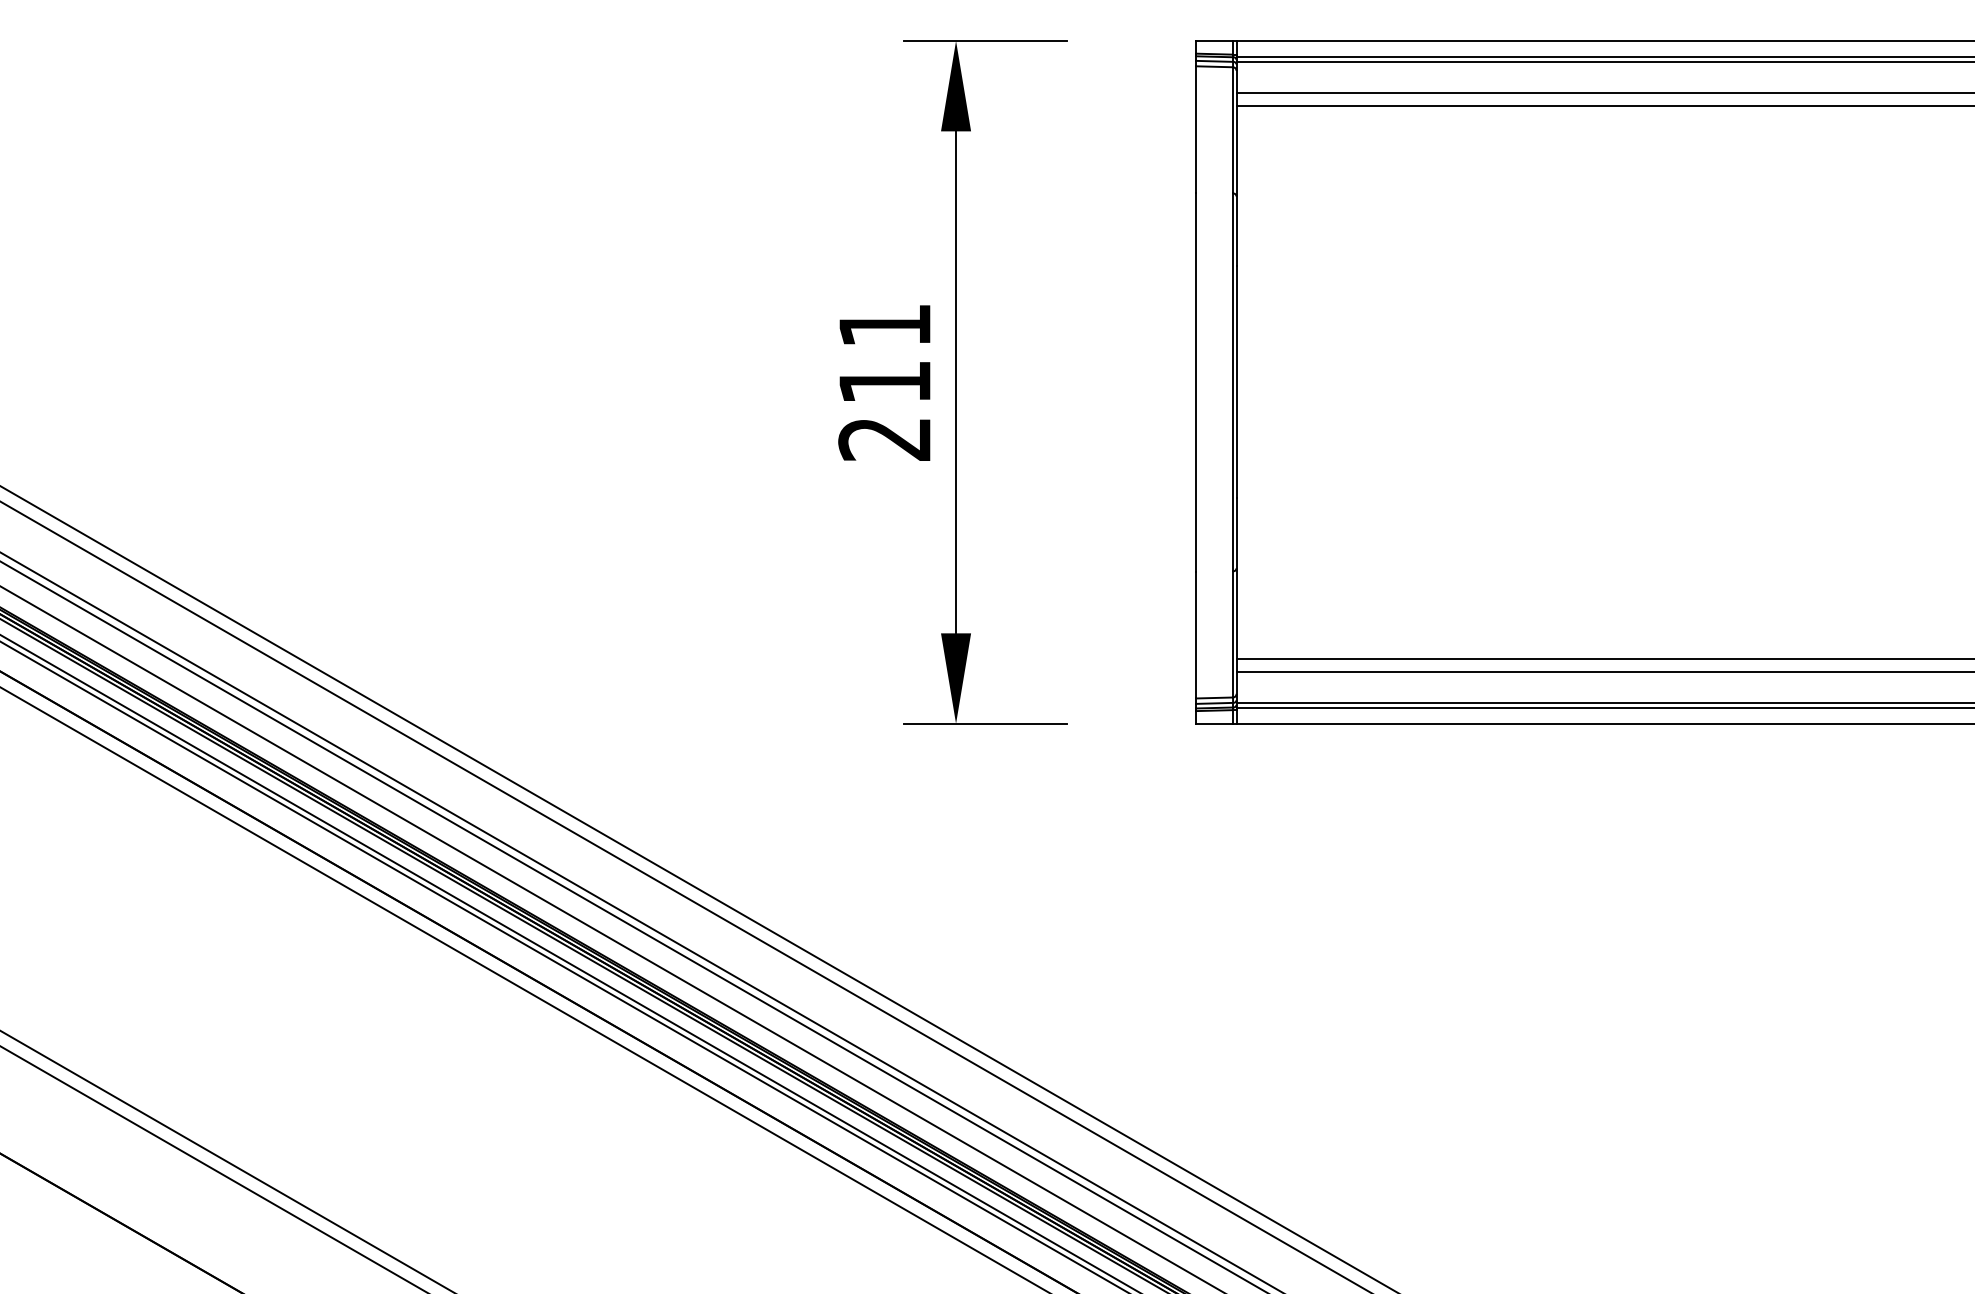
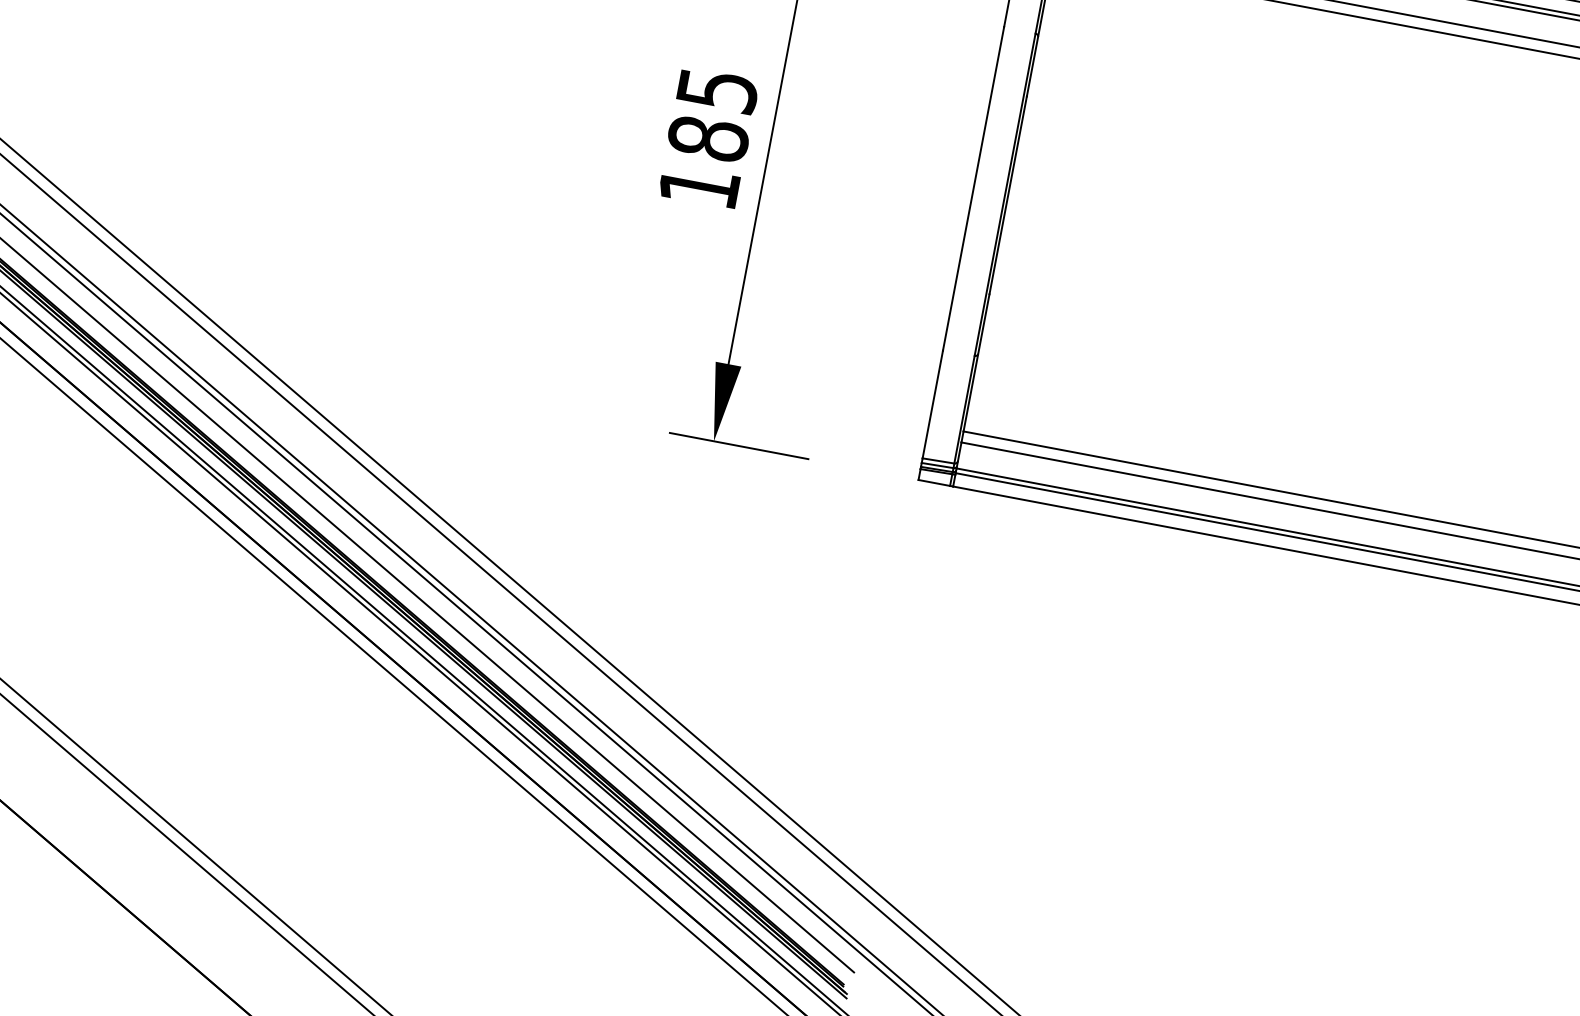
text: (884, 382) -> (707, 138), 211 -> 185

